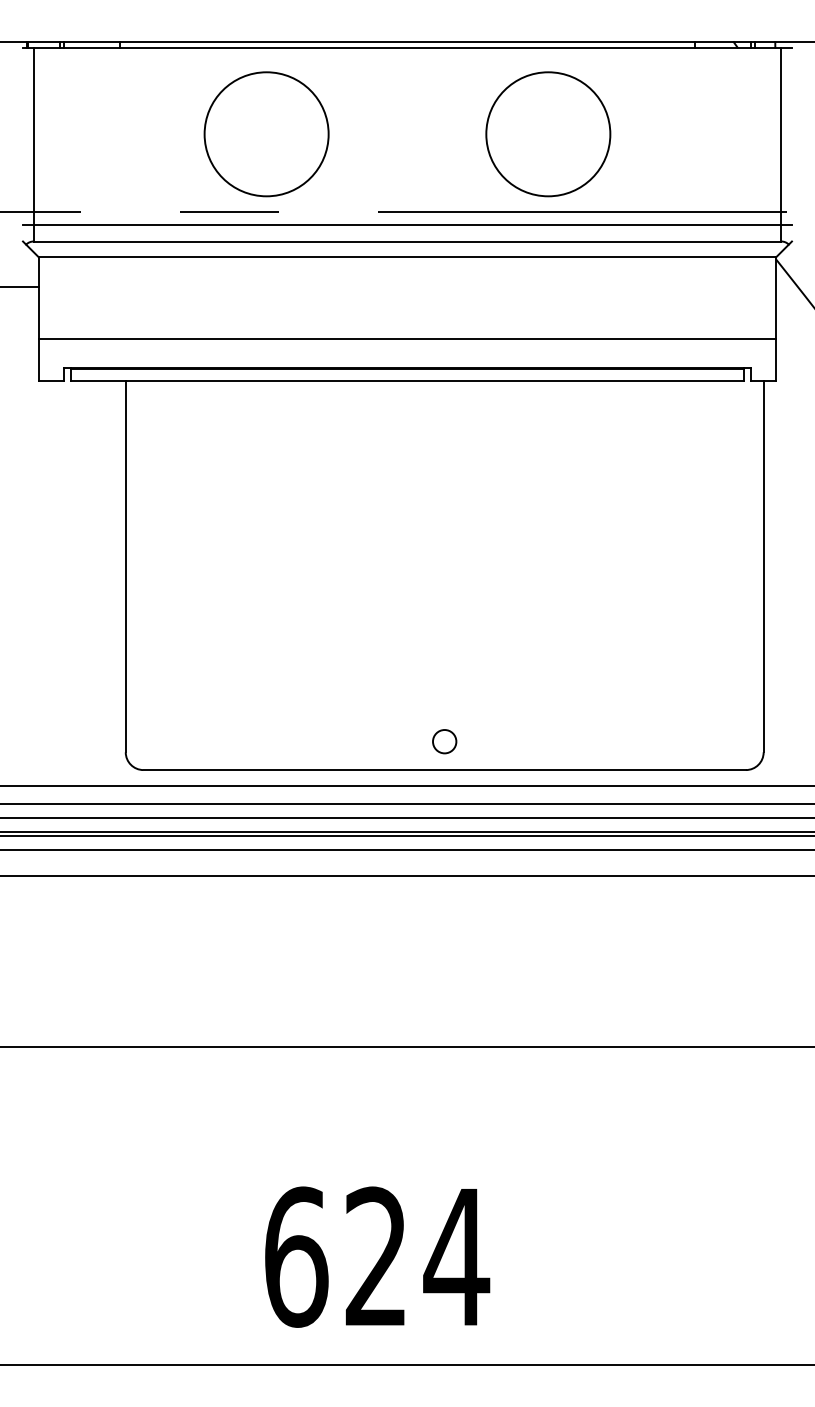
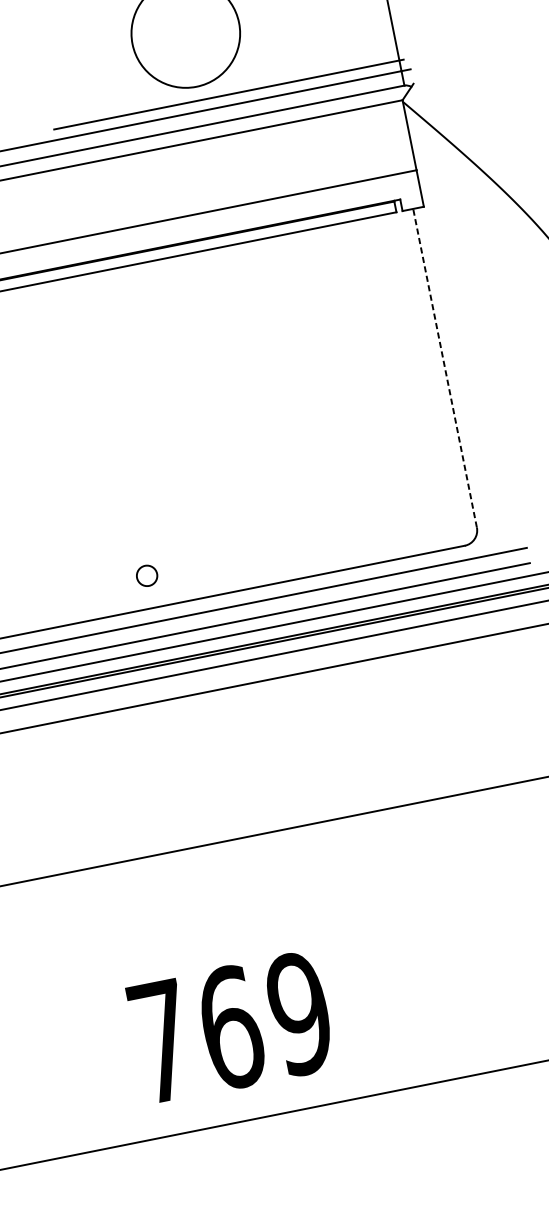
line: (763, 566) -> (444, 367), solid -> dashed
circle: (444, 741) -> (146, 575), moved
text: (377, 1256) -> (231, 1026), 624 -> 769

